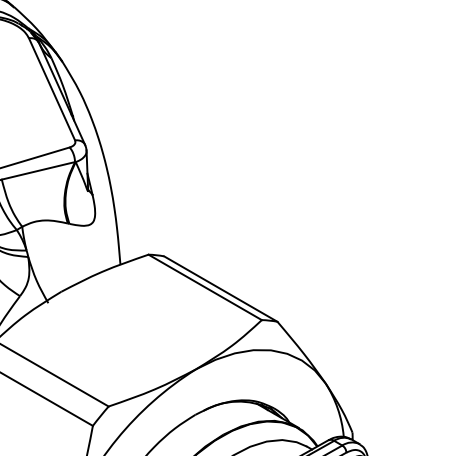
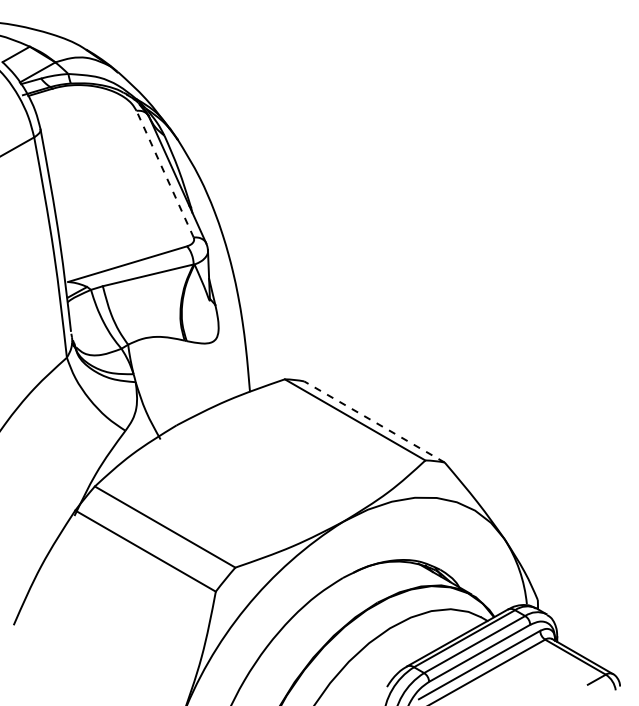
line: (52, 89) -> (165, 174), solid -> dashed
line: (220, 288) -> (374, 421), solid -> dashed

